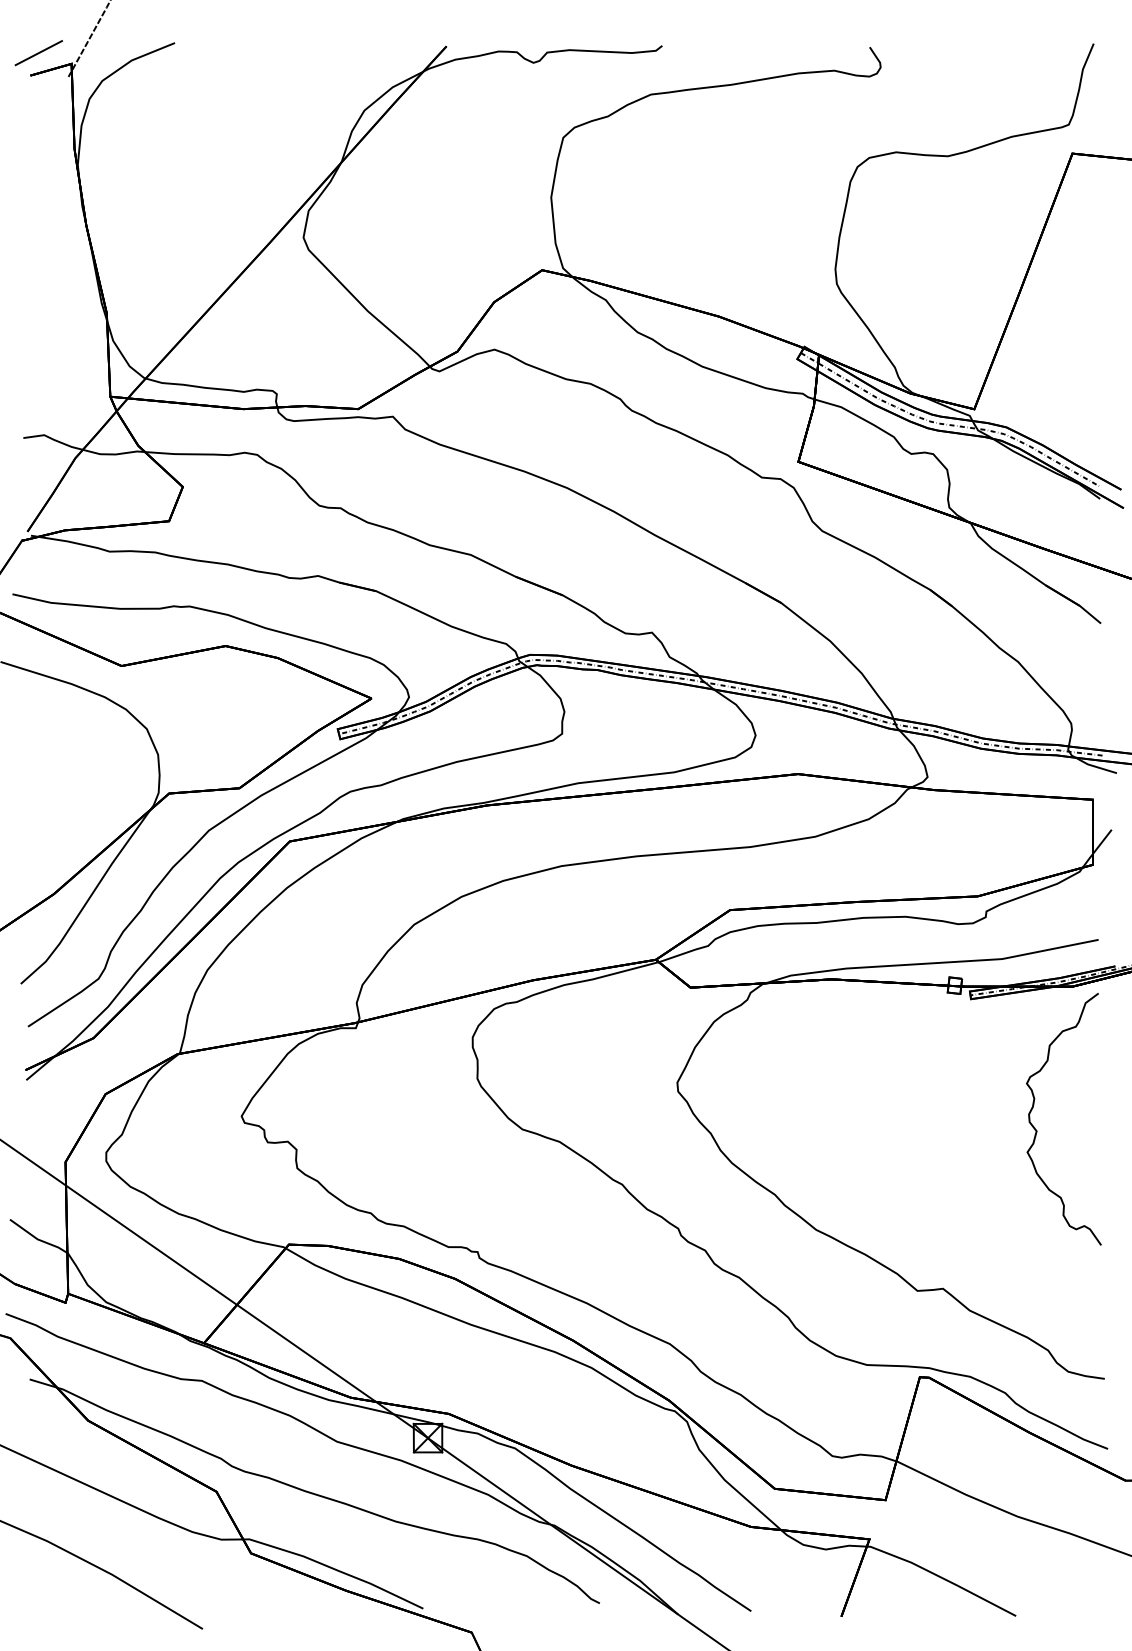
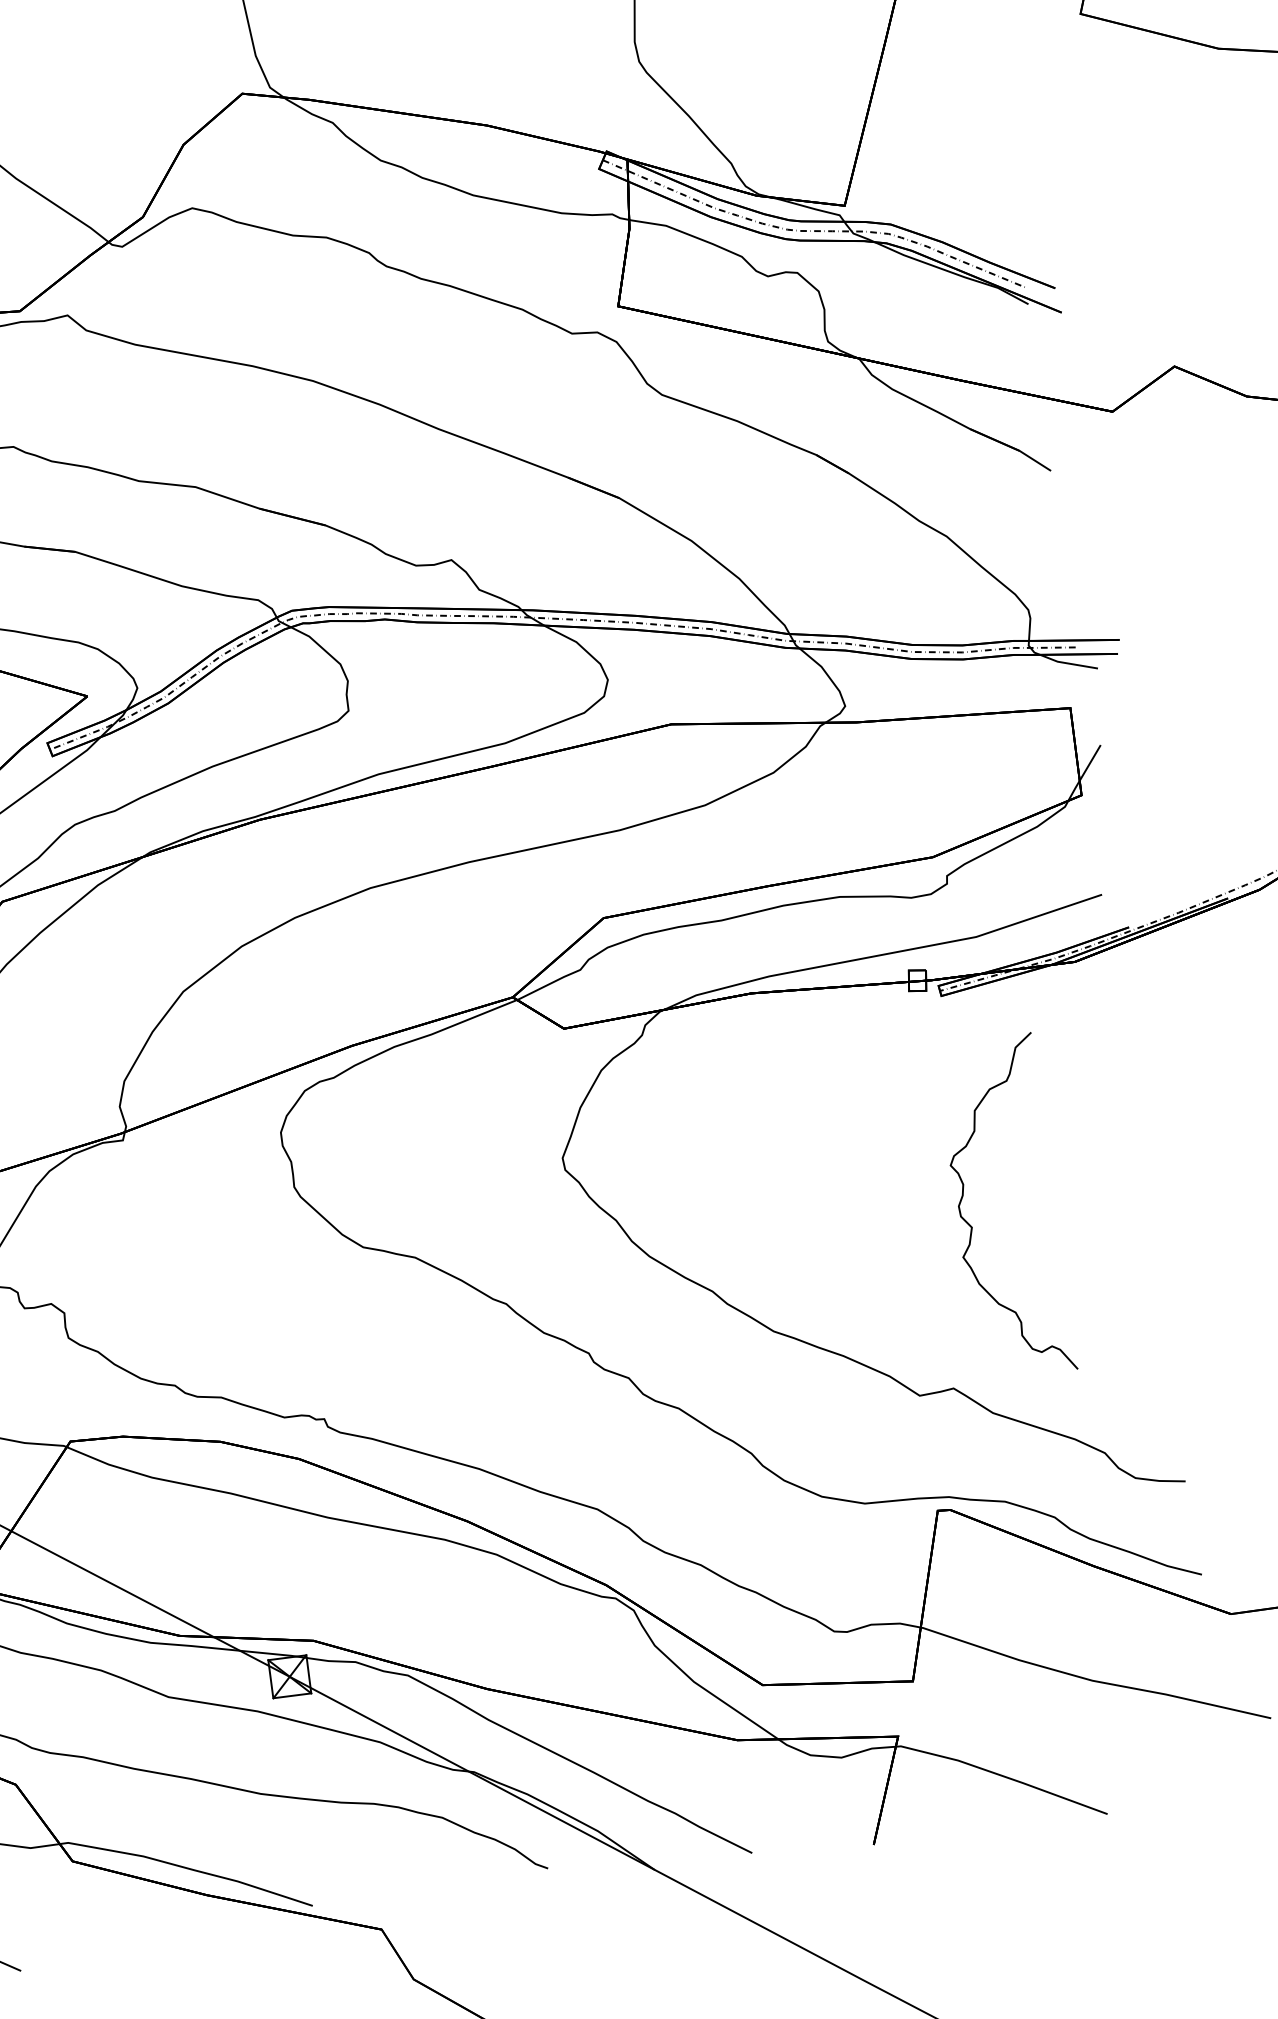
curve: (1037, 1130) -> (972, 1226), moved

